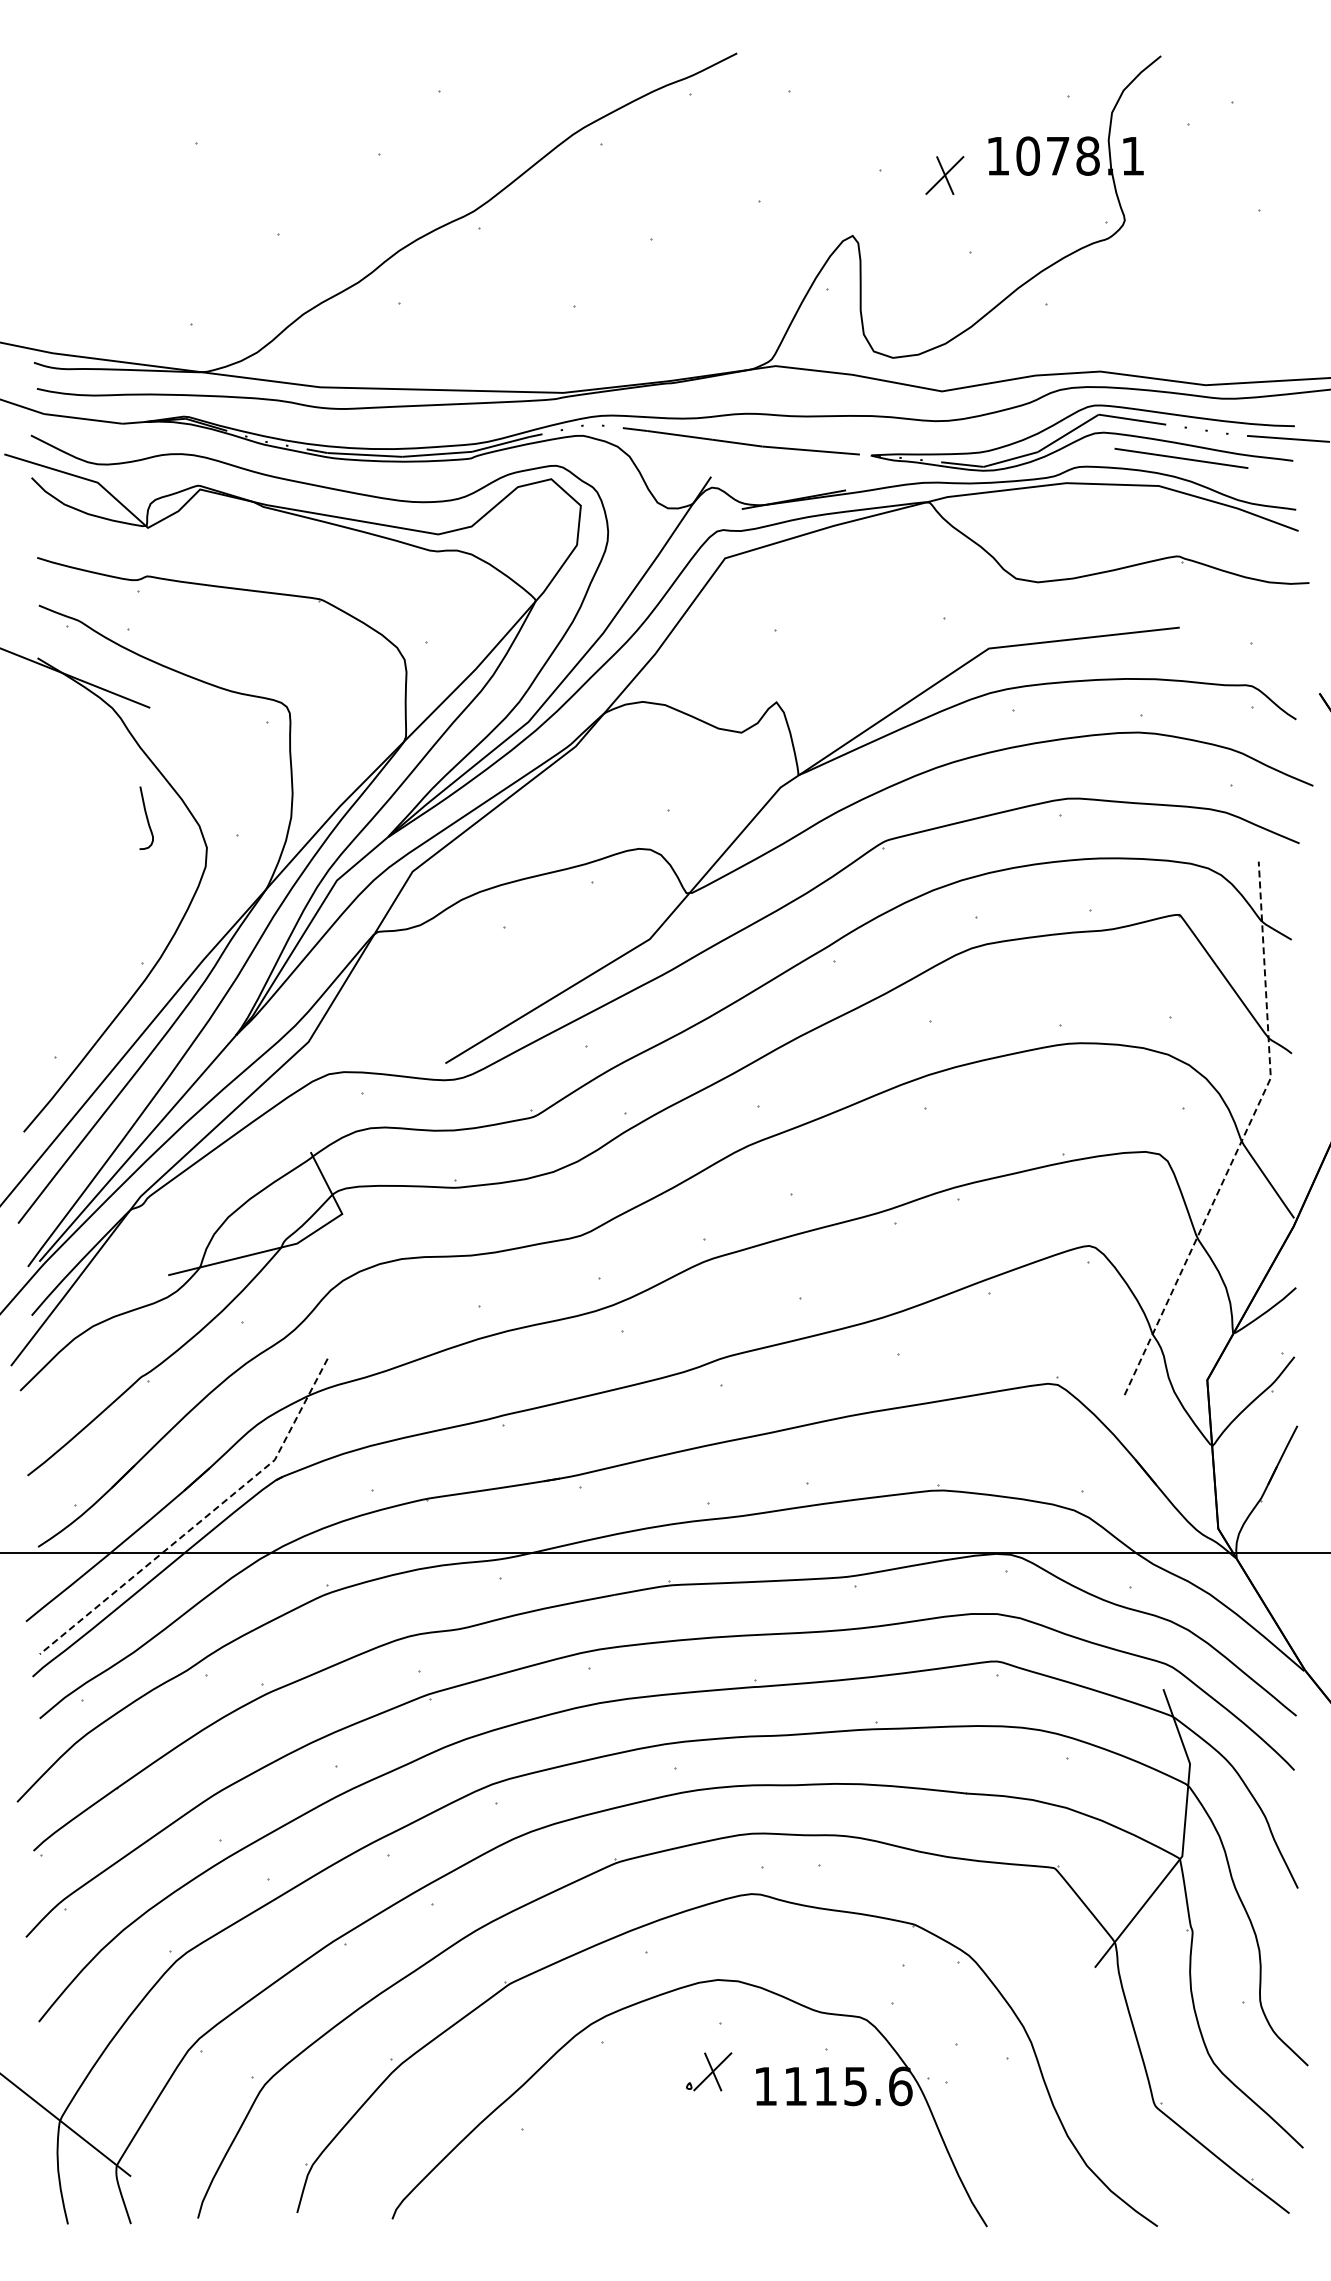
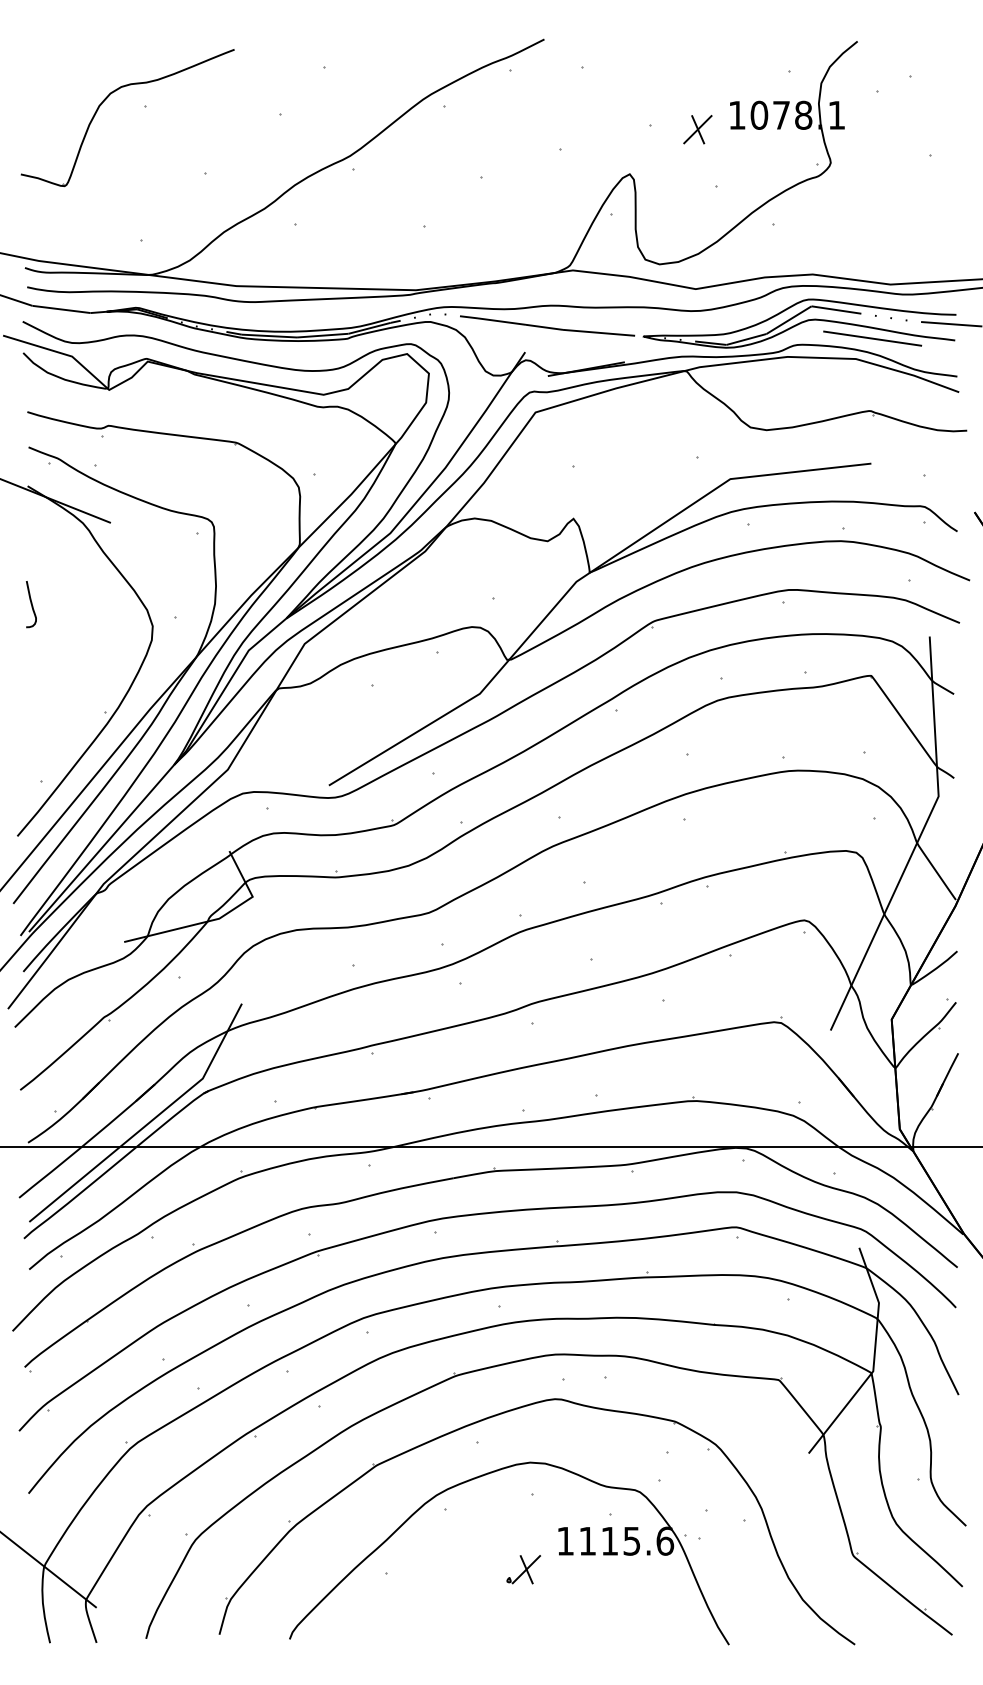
part: (143, 135) -> (105, 100), added
curve: (146, 817) -> (31, 603), moved
line: (1243, 1137) -> (918, 840), dashed -> solid
line: (201, 1520) -> (148, 1123), dashed -> solid
part: (709, 2071) -> (524, 1569), moved

